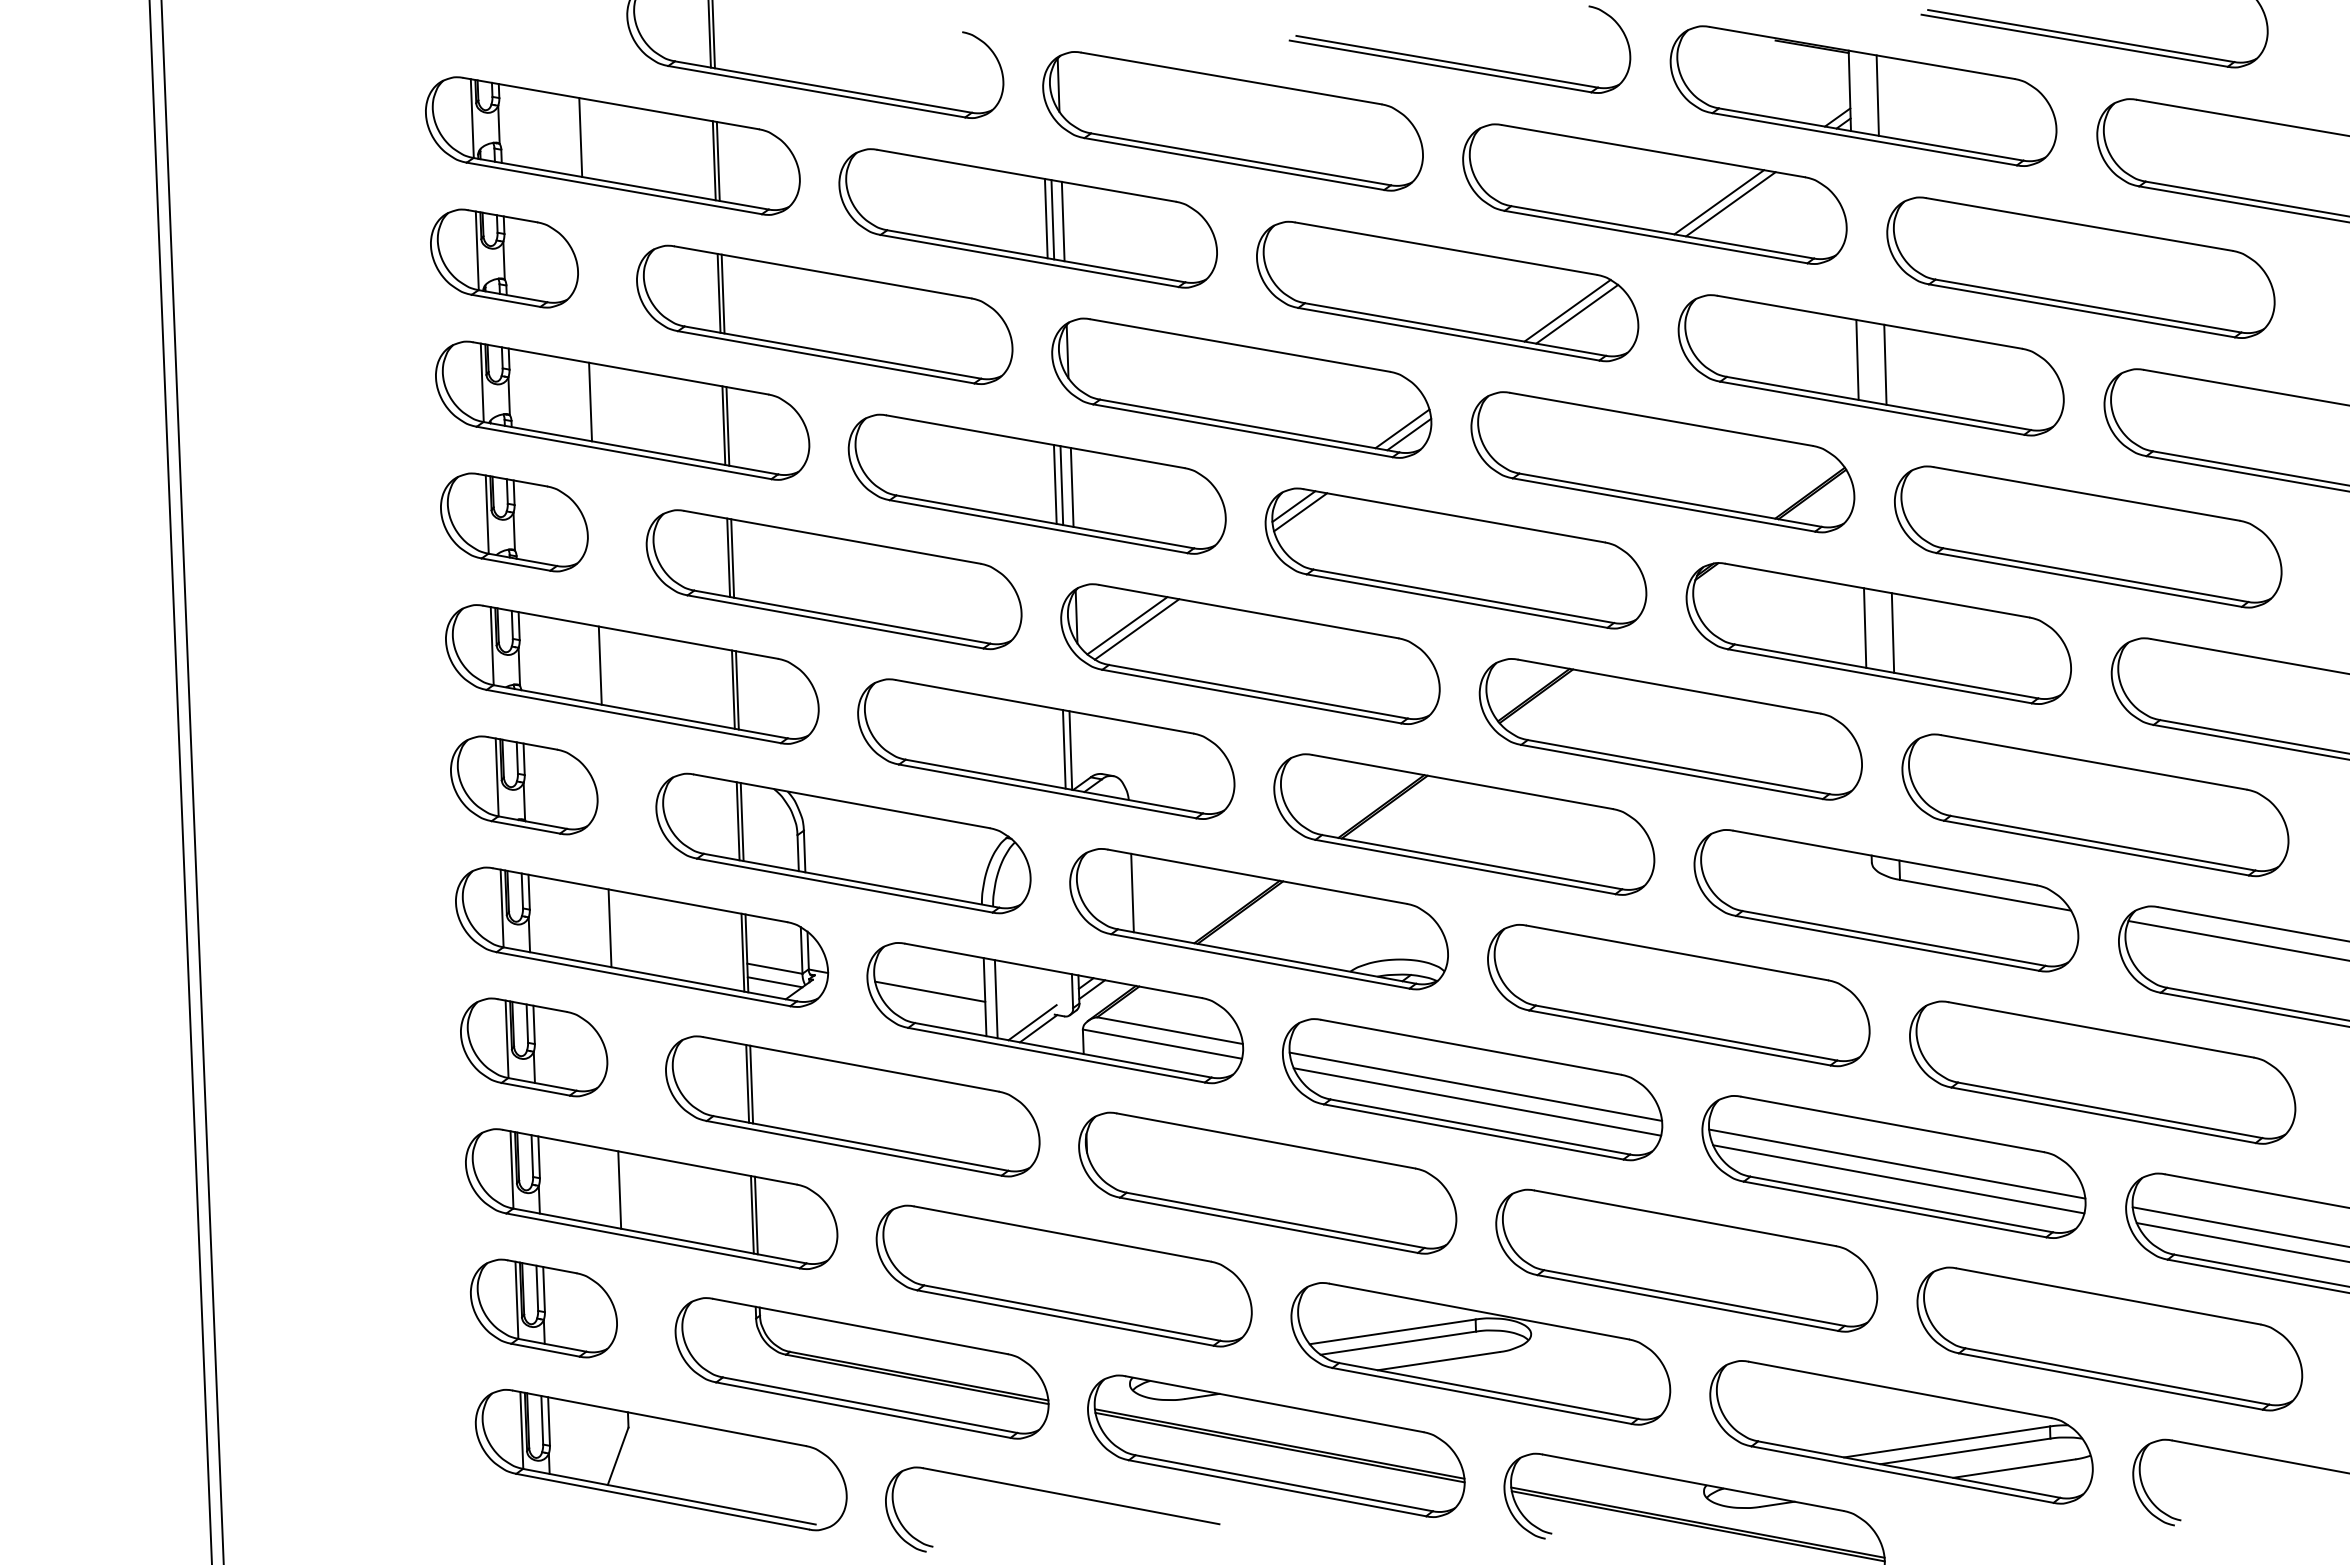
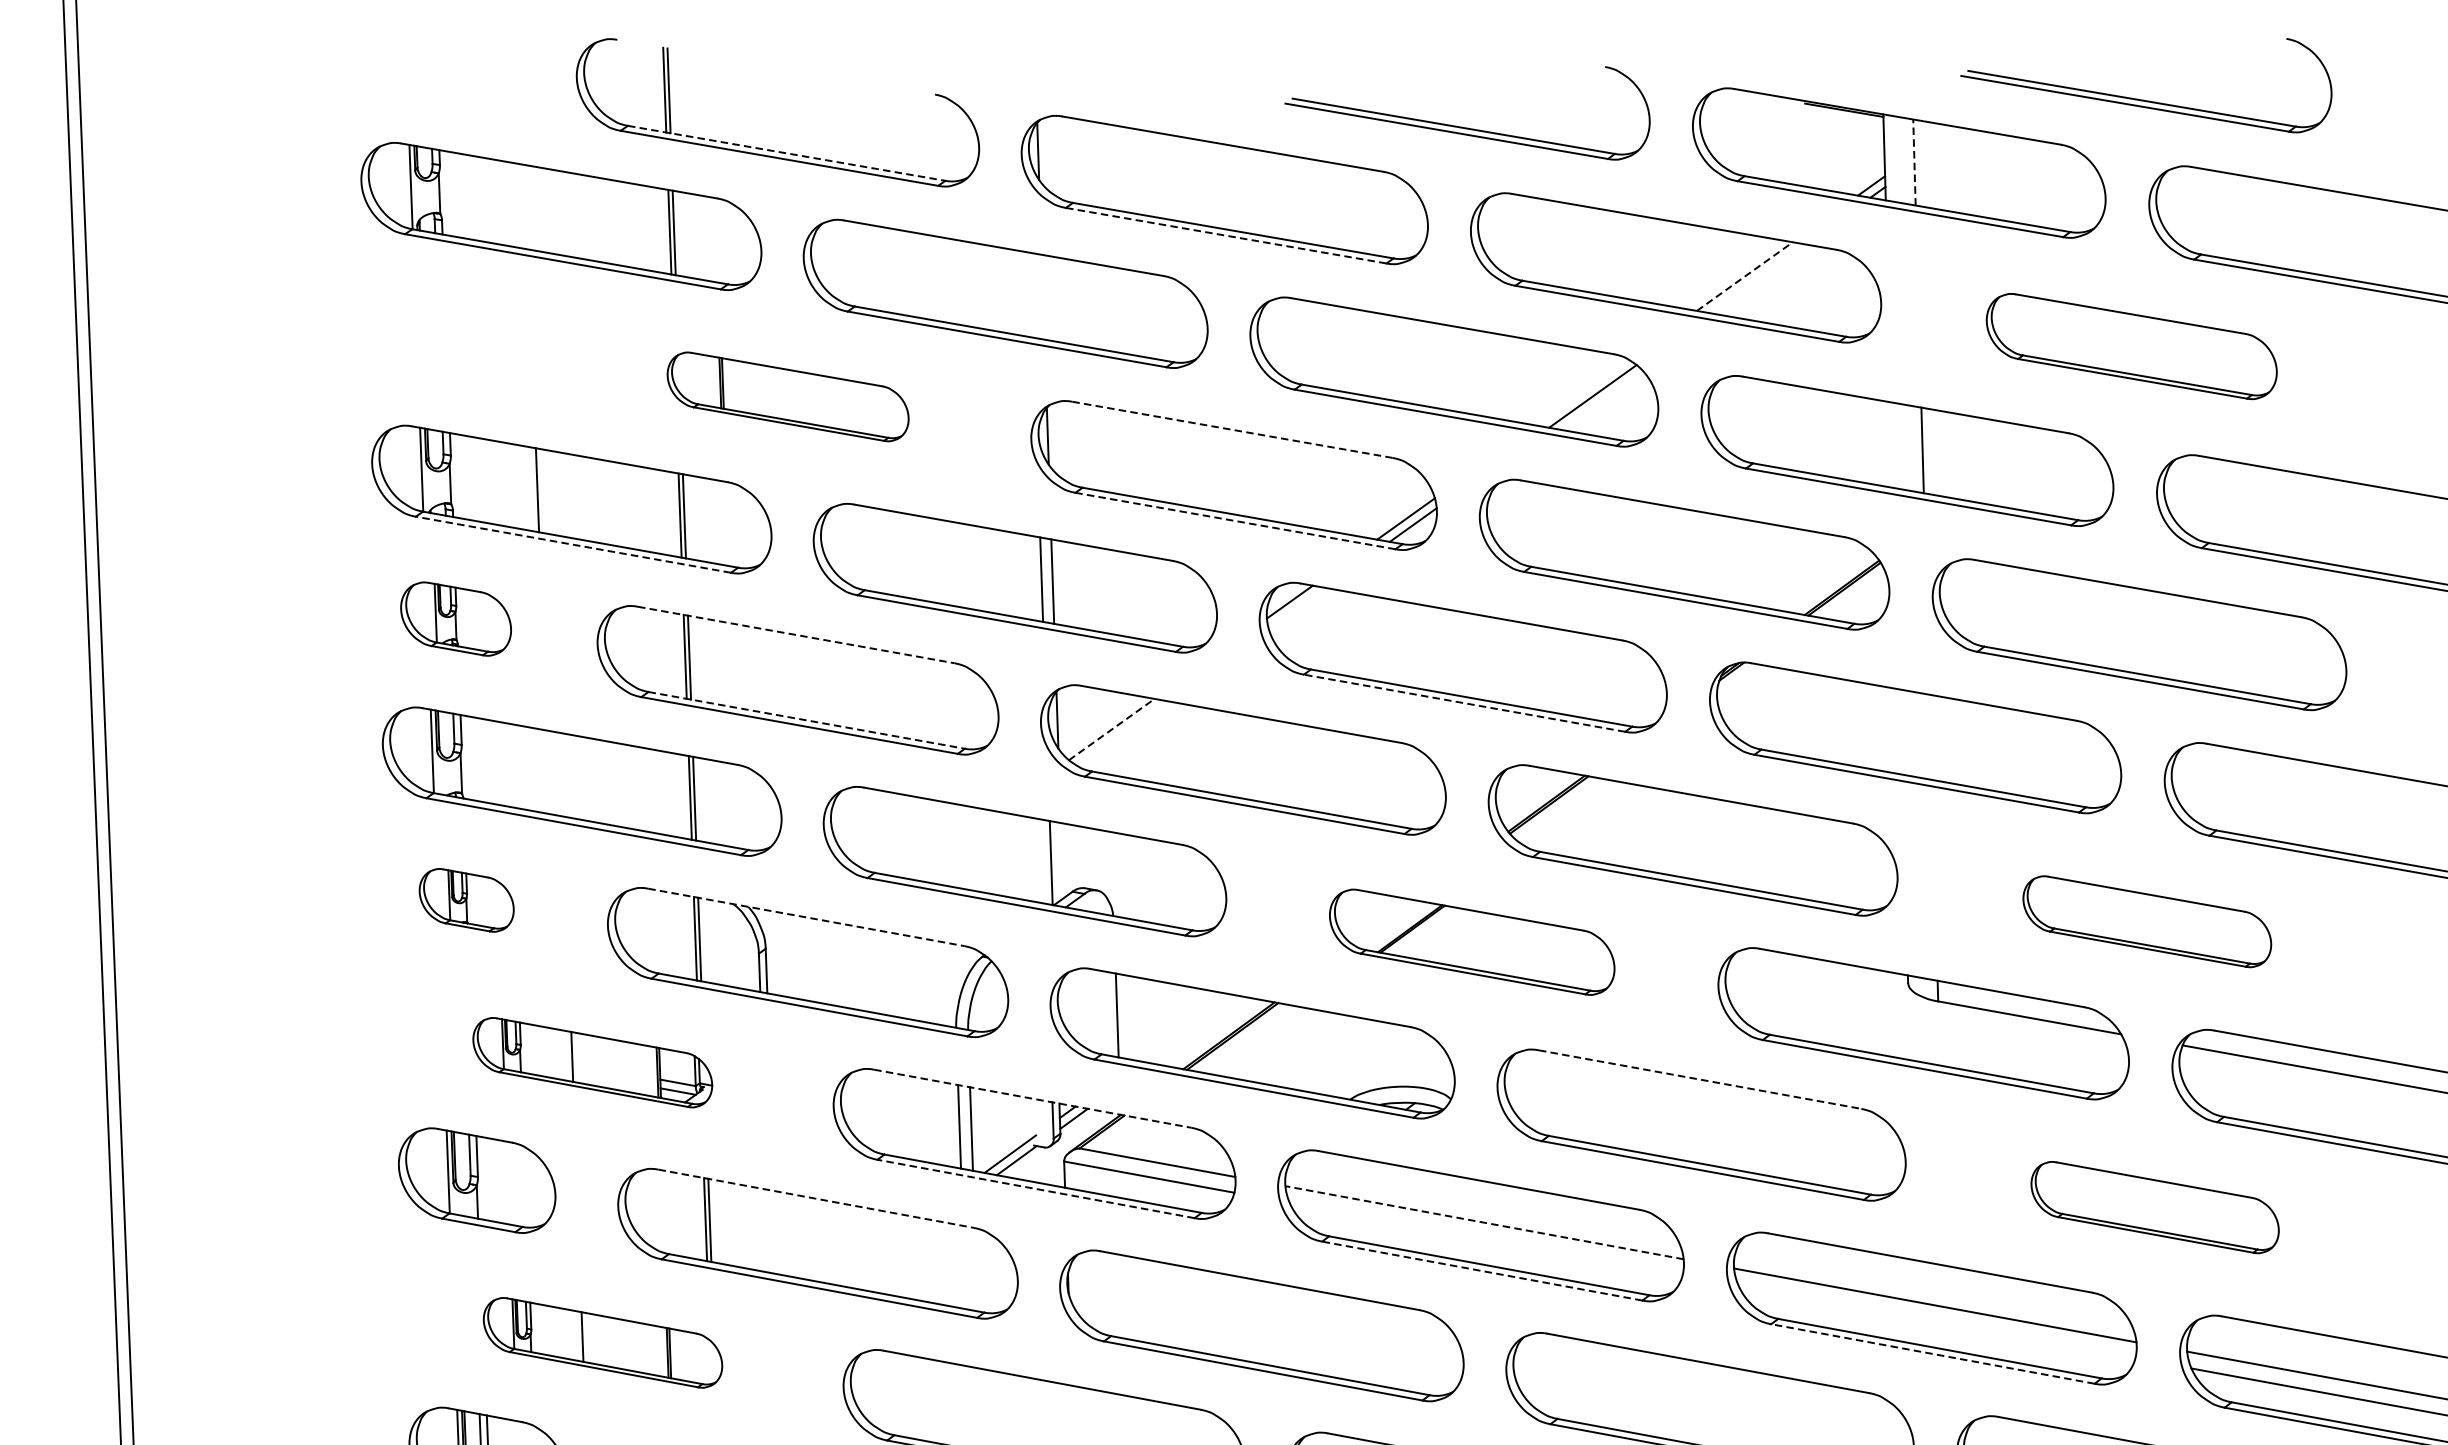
line: (823, 87) -> (786, 153), solid -> dashed
line: (1877, 95) -> (1914, 162), solid -> dashed
line: (580, 137) -> (526, 207), removed
line: (1233, 163) -> (1225, 235), solid -> dashed
line: (1719, 202) -> (1745, 276), solid -> dashed
line: (1730, 204) -> (1756, 278), removed
line: (1045, 218) -> (1024, 293), removed
line: (1052, 219) -> (1031, 295), removed
line: (1062, 221) -> (1042, 297), removed
part: (504, 258) -> (445, 336), removed
part: (2080, 267) -> (2131, 346), size x0.7
line: (1567, 310) -> (1582, 392), removed
part: (824, 314) -> (787, 396), size x0.6
line: (1240, 345) -> (1232, 429), solid -> dashed
line: (1857, 359) -> (1892, 444), removed
line: (1243, 430) -> (1235, 520), solid -> dashed
line: (624, 452) -> (573, 544), solid -> dashed
line: (1054, 484) -> (1033, 578), removed
line: (1300, 512) -> (1296, 608), removed
part: (514, 522) -> (456, 619), size x0.7
line: (832, 537) -> (796, 635), solid -> dashed
line: (1457, 601) -> (1464, 703), solid -> dashed
line: (842, 617) -> (807, 720), solid -> dashed
line: (1127, 625) -> (1111, 729), solid -> dashed
line: (1865, 627) -> (1901, 731), removed
line: (1136, 629) -> (1121, 733), removed
line: (1892, 632) -> (1930, 736), removed
line: (599, 665) -> (547, 772), removed
line: (1063, 749) -> (1043, 861), removed
part: (524, 785) -> (466, 900), size x0.6
line: (842, 801) -> (807, 917), solid -> dashed
part: (2095, 805) -> (2147, 921), size x0.6
part: (1464, 824) -> (1472, 942), size x0.7
part: (642, 936) -> (593, 1061), size x0.6
line: (1677, 953) -> (1700, 1080), solid -> dashed
line: (1053, 970) -> (1032, 1098), solid -> dashed
line: (930, 991) -> (901, 1120), removed
line: (1056, 1055) -> (1035, 1189), solid -> dashed
line: (851, 1064) -> (816, 1198), solid -> dashed
part: (2102, 1072) -> (2154, 1207), size x0.6
line: (1475, 1086) -> (1484, 1222), solid -> dashed
line: (1477, 1101) -> (1486, 1238), removed
line: (1473, 1131) -> (1482, 1270), solid -> dashed
line: (1898, 1179) -> (1936, 1321), removed
part: (651, 1198) -> (602, 1342), size x0.6
line: (1895, 1209) -> (1933, 1354), solid -> dashed

